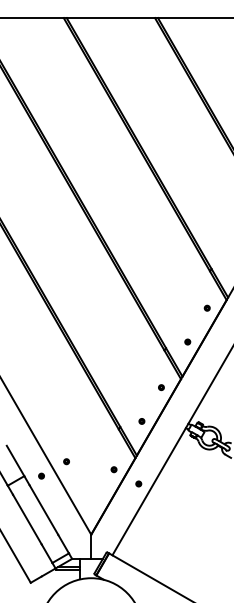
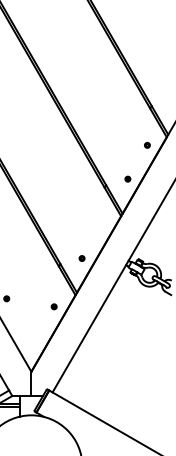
part: (161, 387) -> (101, 224), removed
part: (138, 483) -> (78, 320), removed

